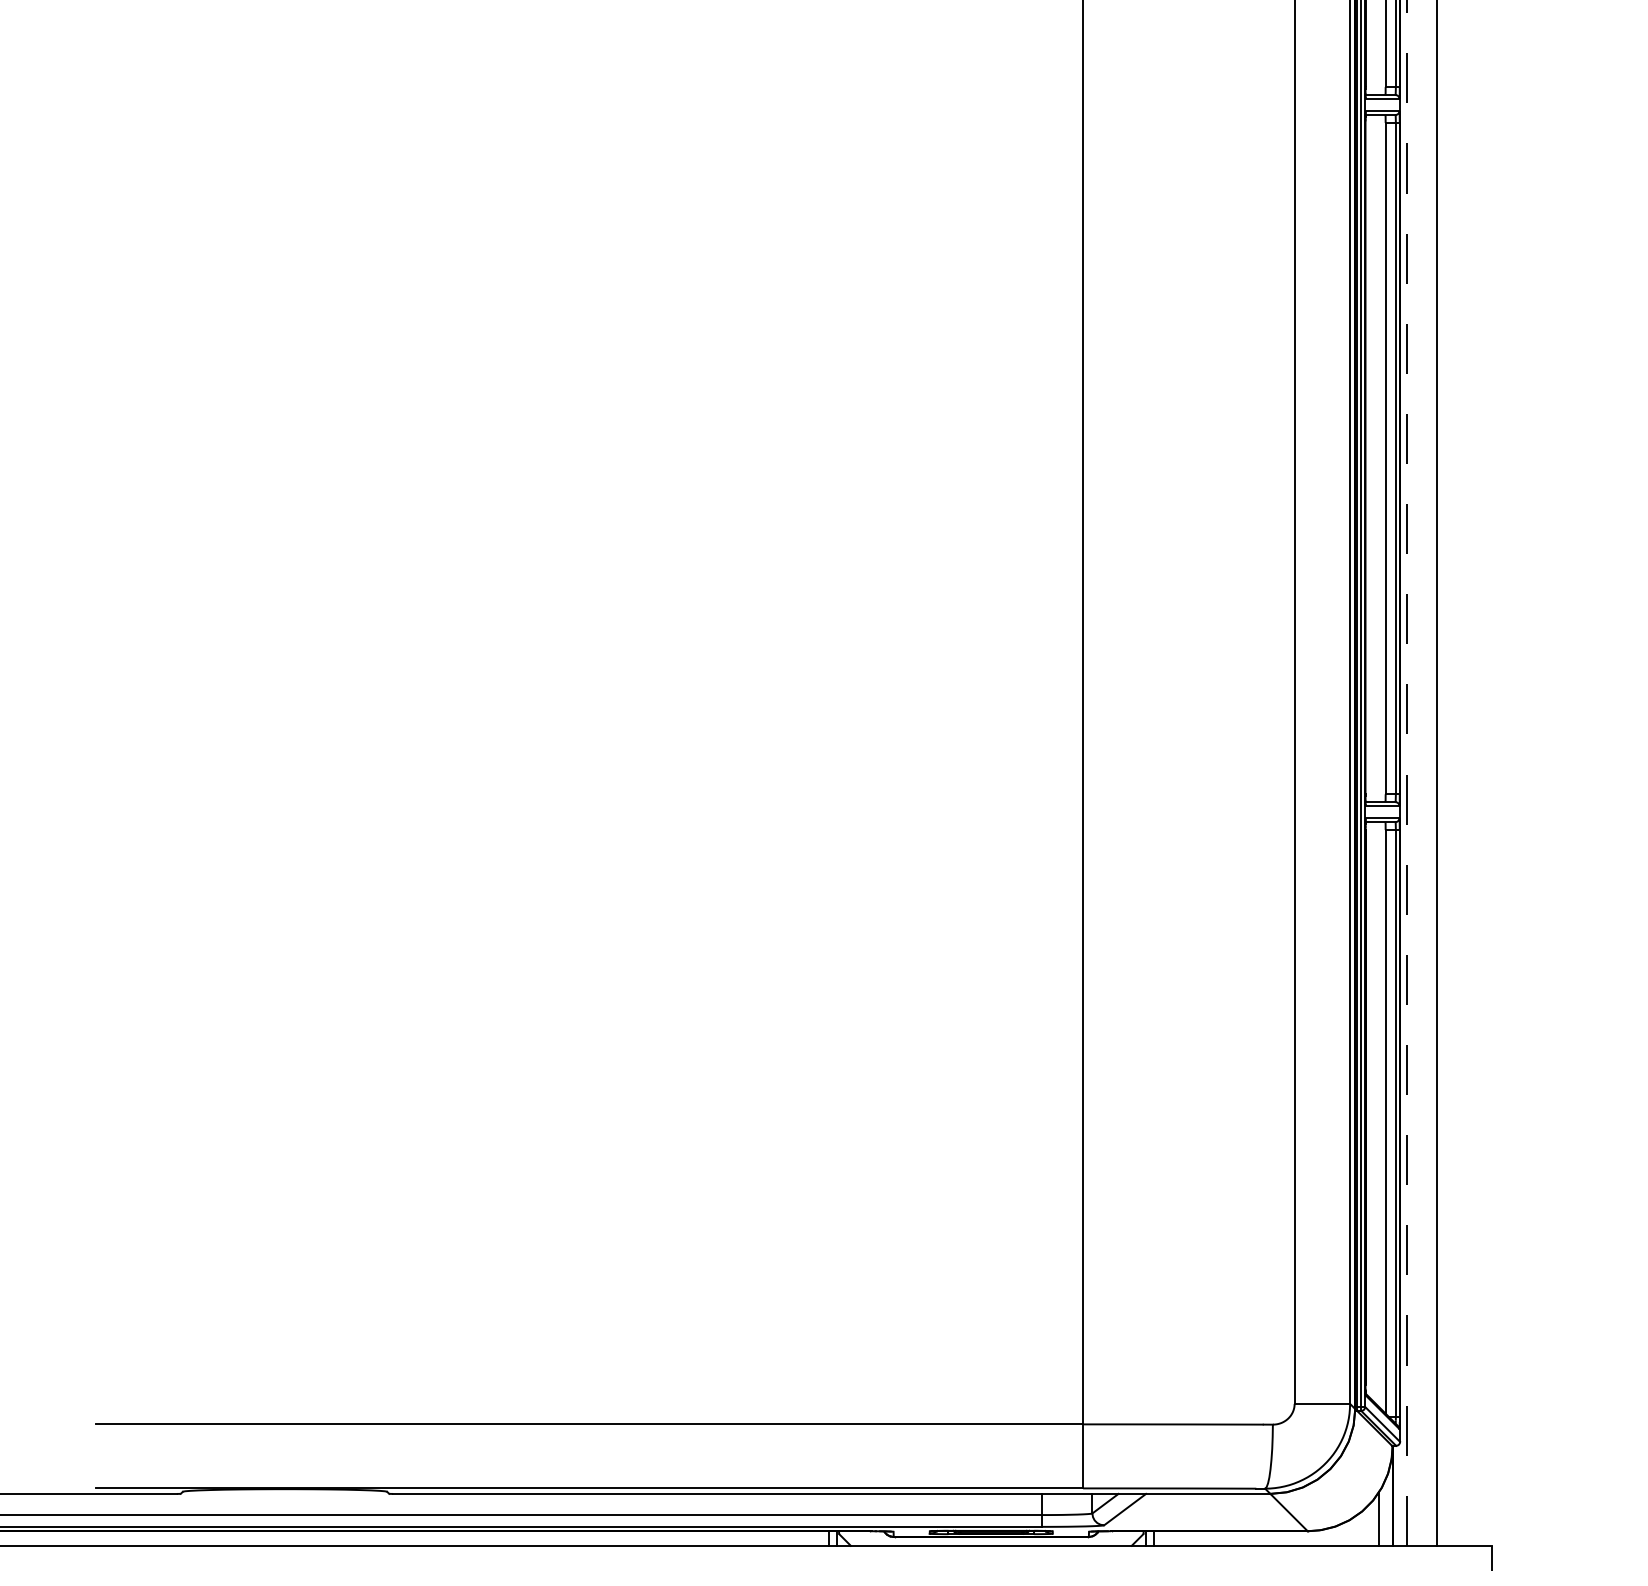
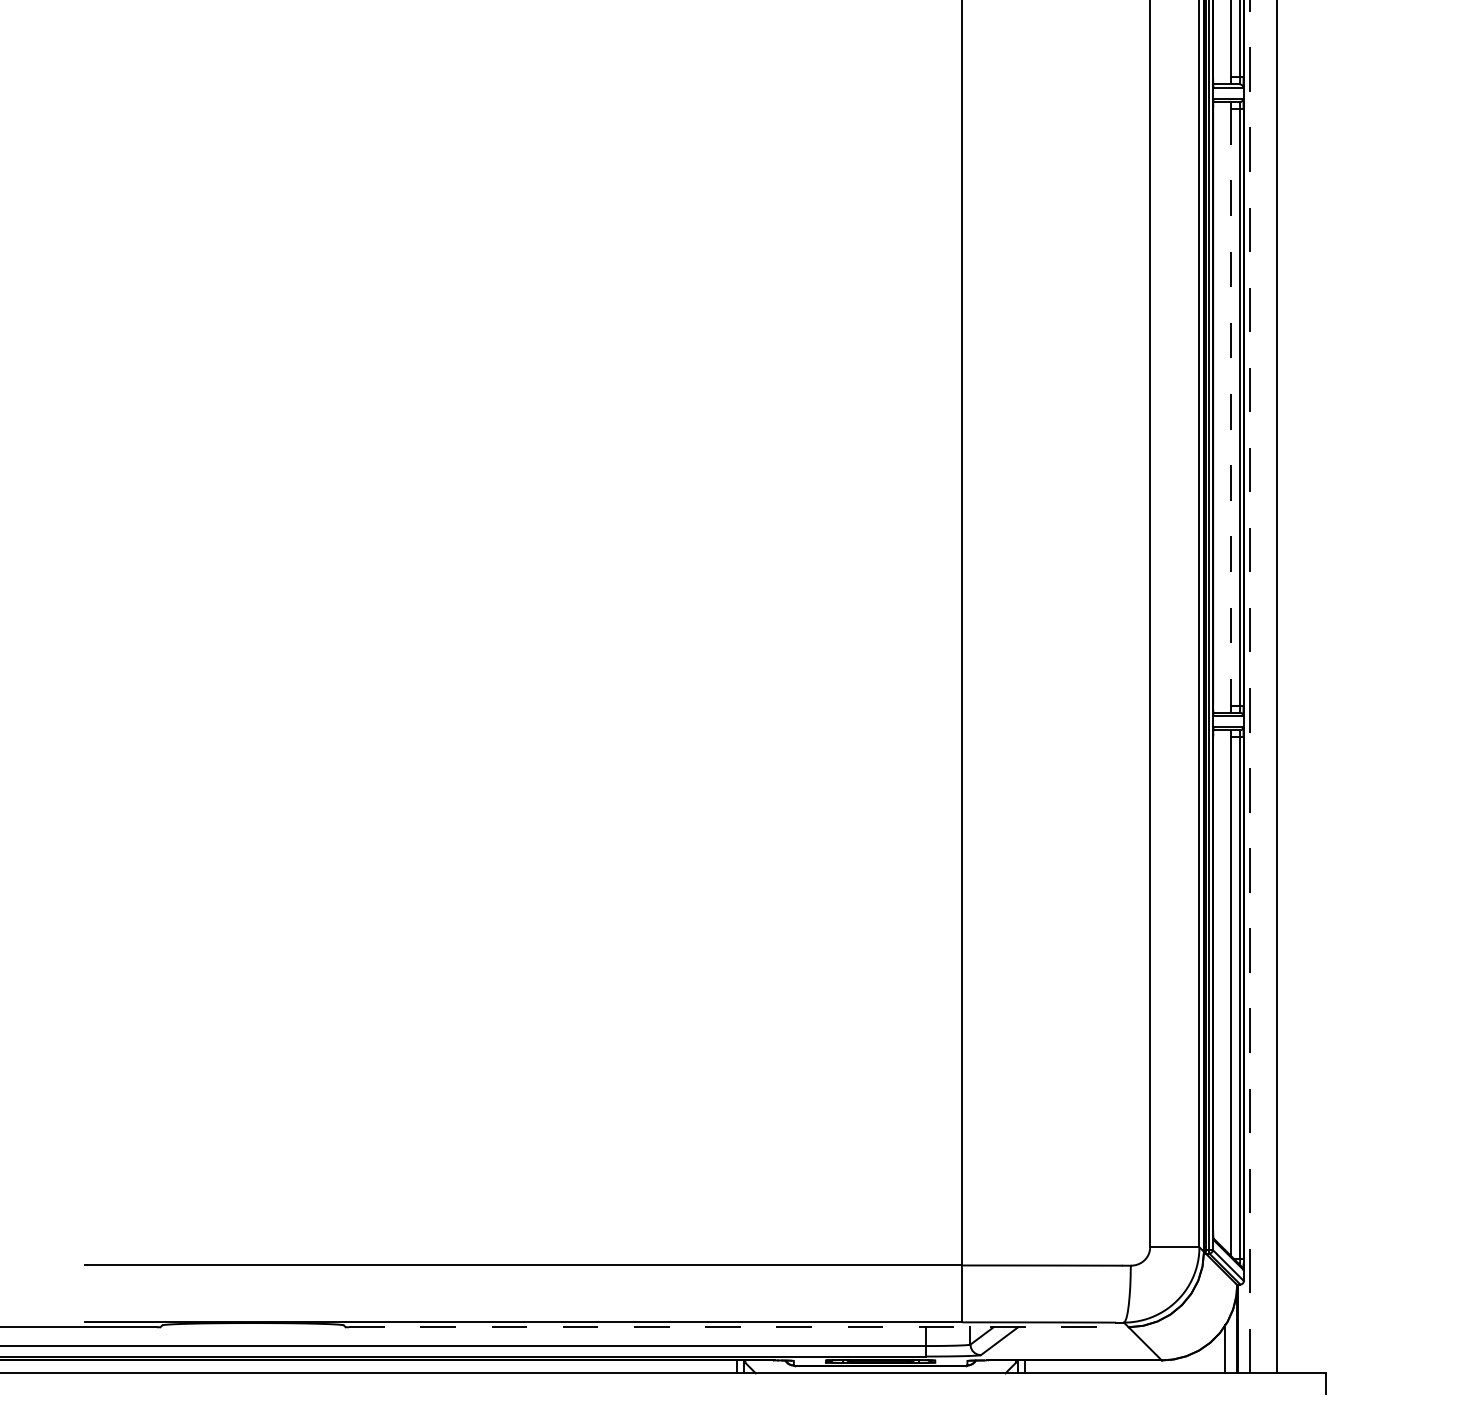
line: (1386, 458) -> (1231, 407), solid -> dashed
line: (831, 1494) -> (738, 1327), solid -> dashed

